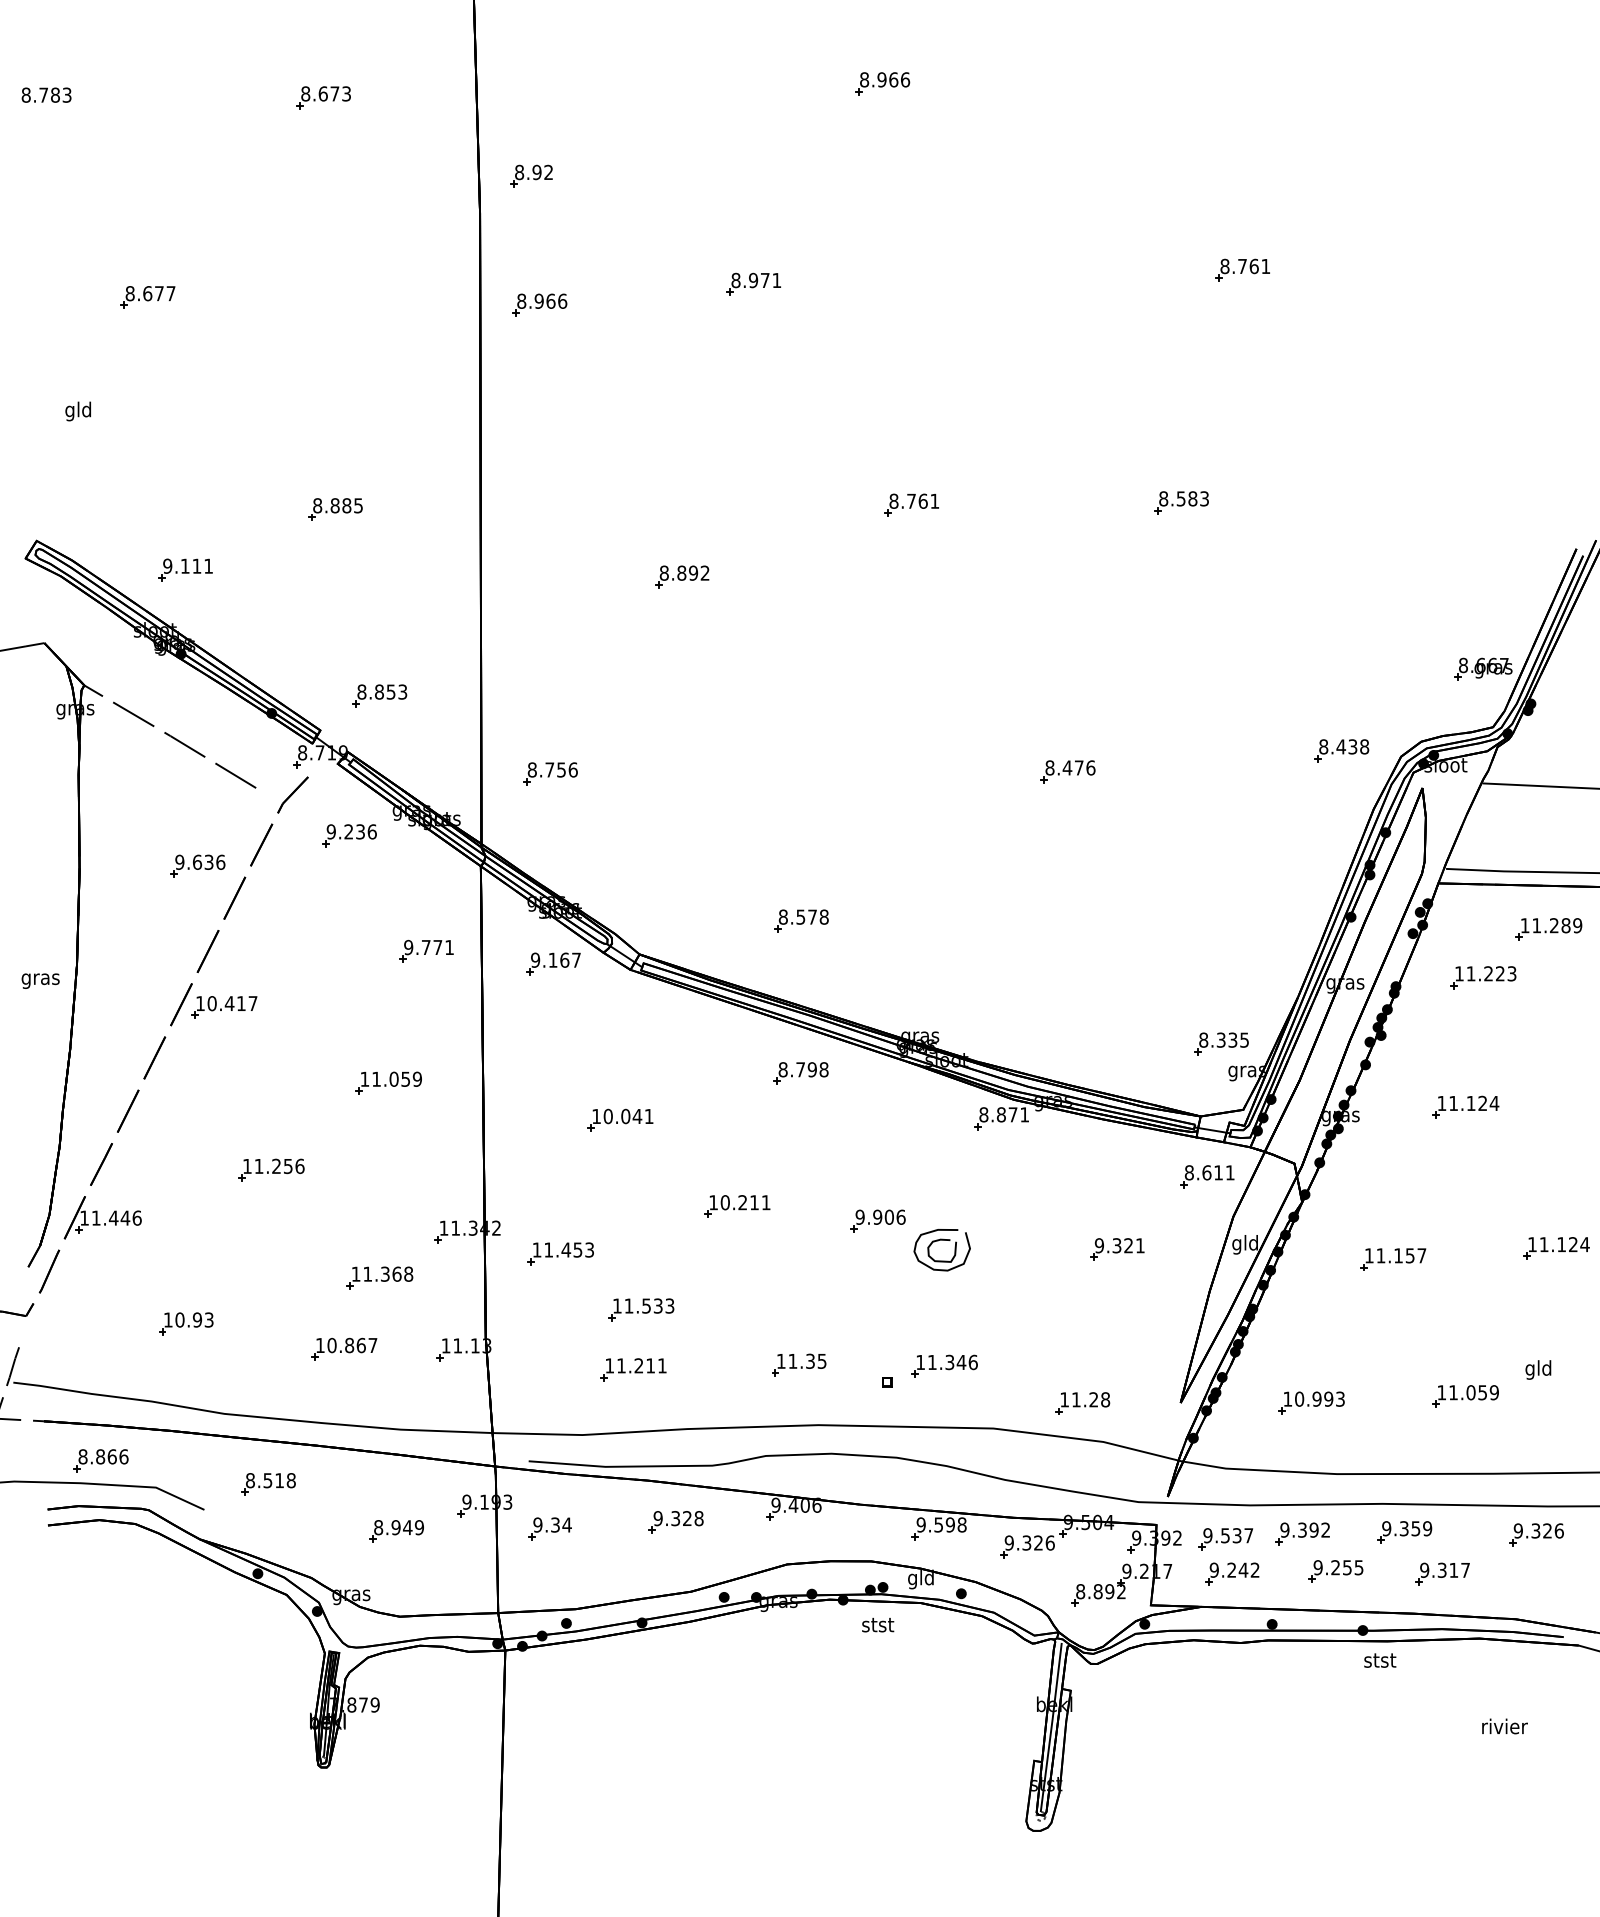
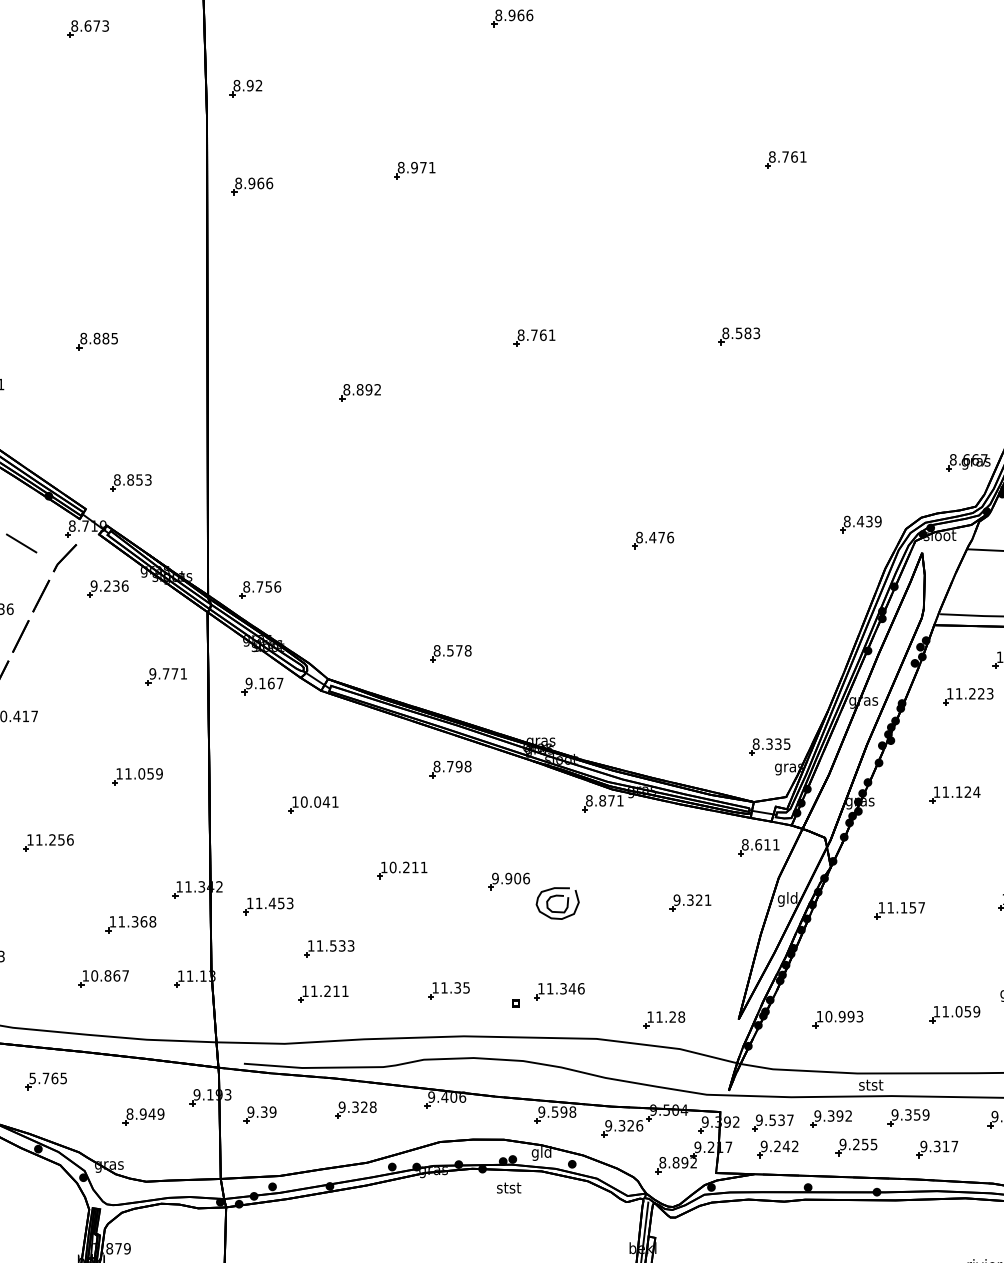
text: (1364, 746) -> (878, 521), 8.438 -> 8.439
part: (550, 773) -> (260, 589), moved
text: (270, 1480) -> (47, 1078), 8.518 -> 5.765
text: (566, 1524) -> (272, 1111), 9.34 -> 9.39
text: (1380, 1660) -> (871, 1085), moved

